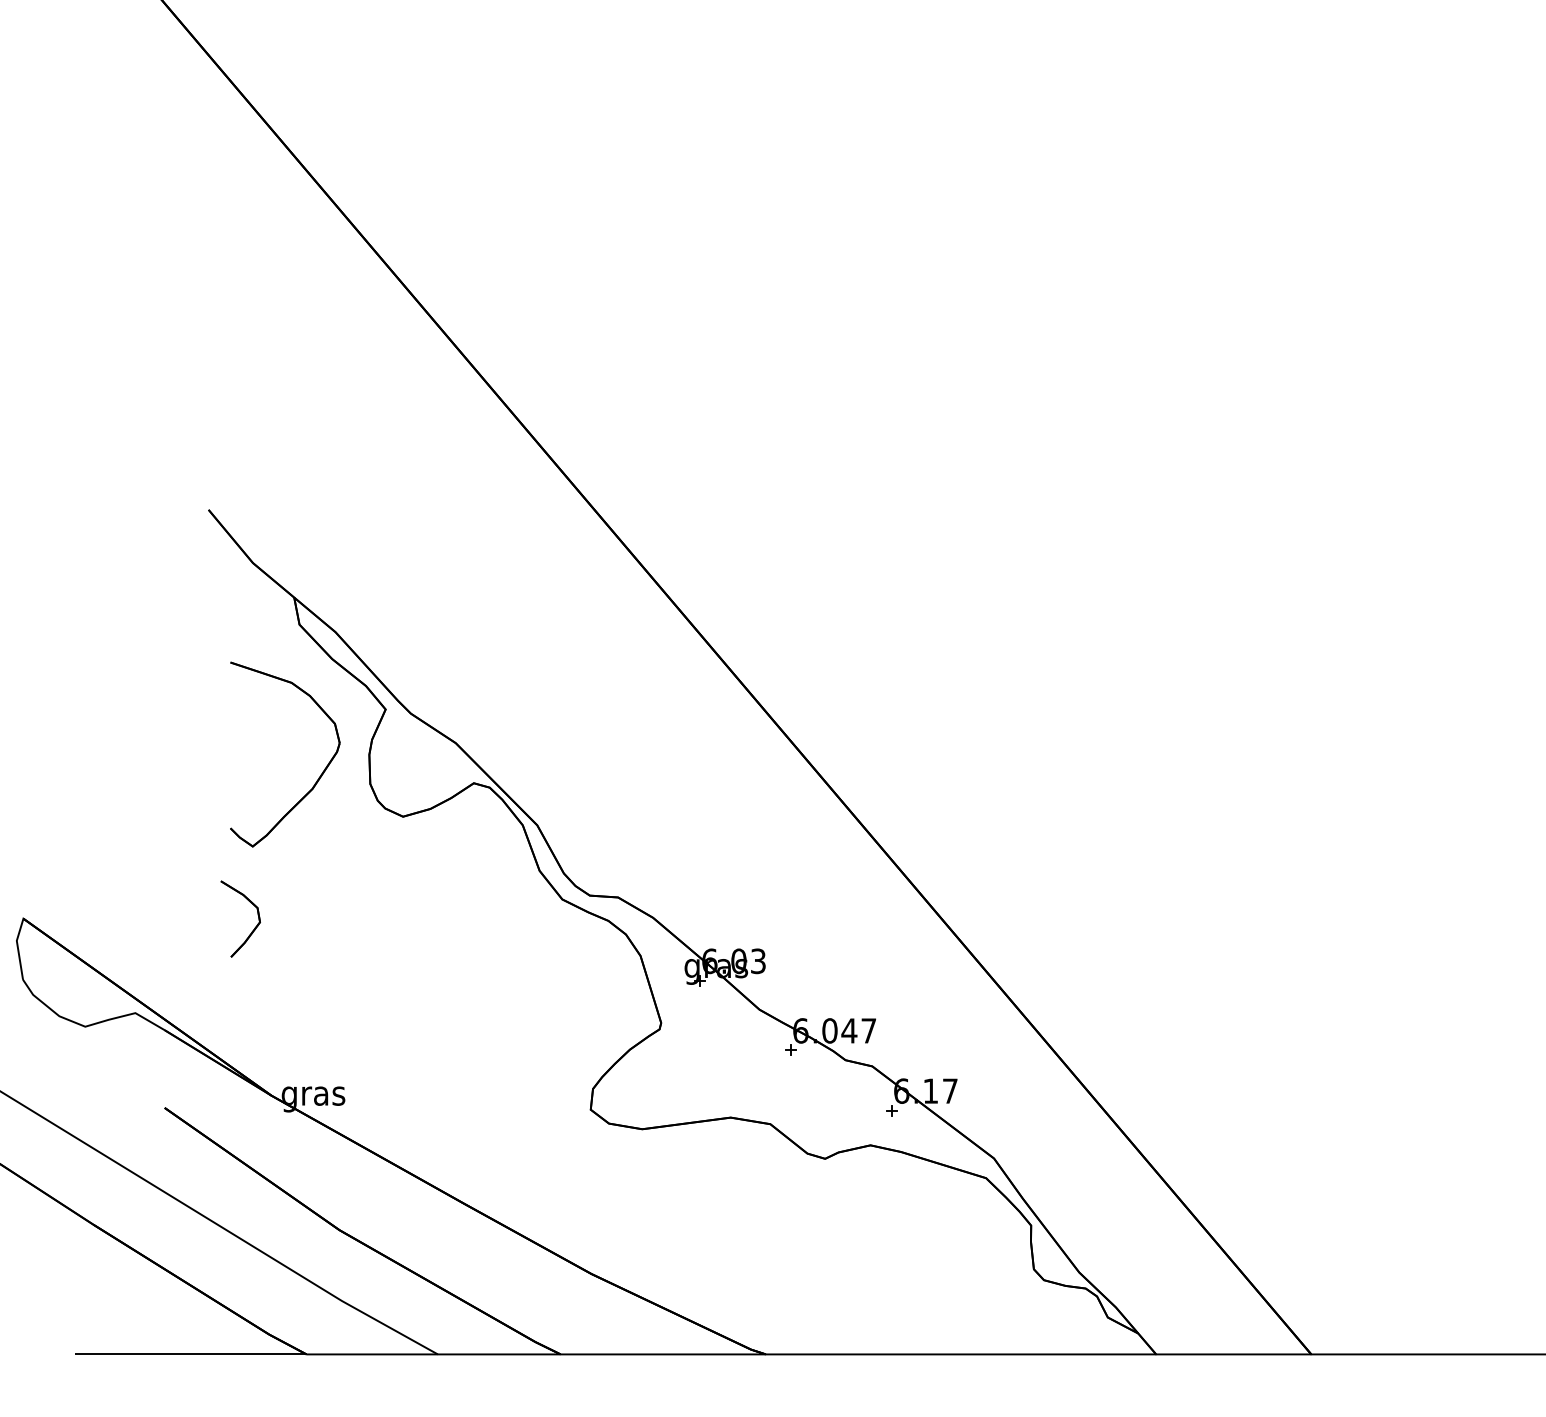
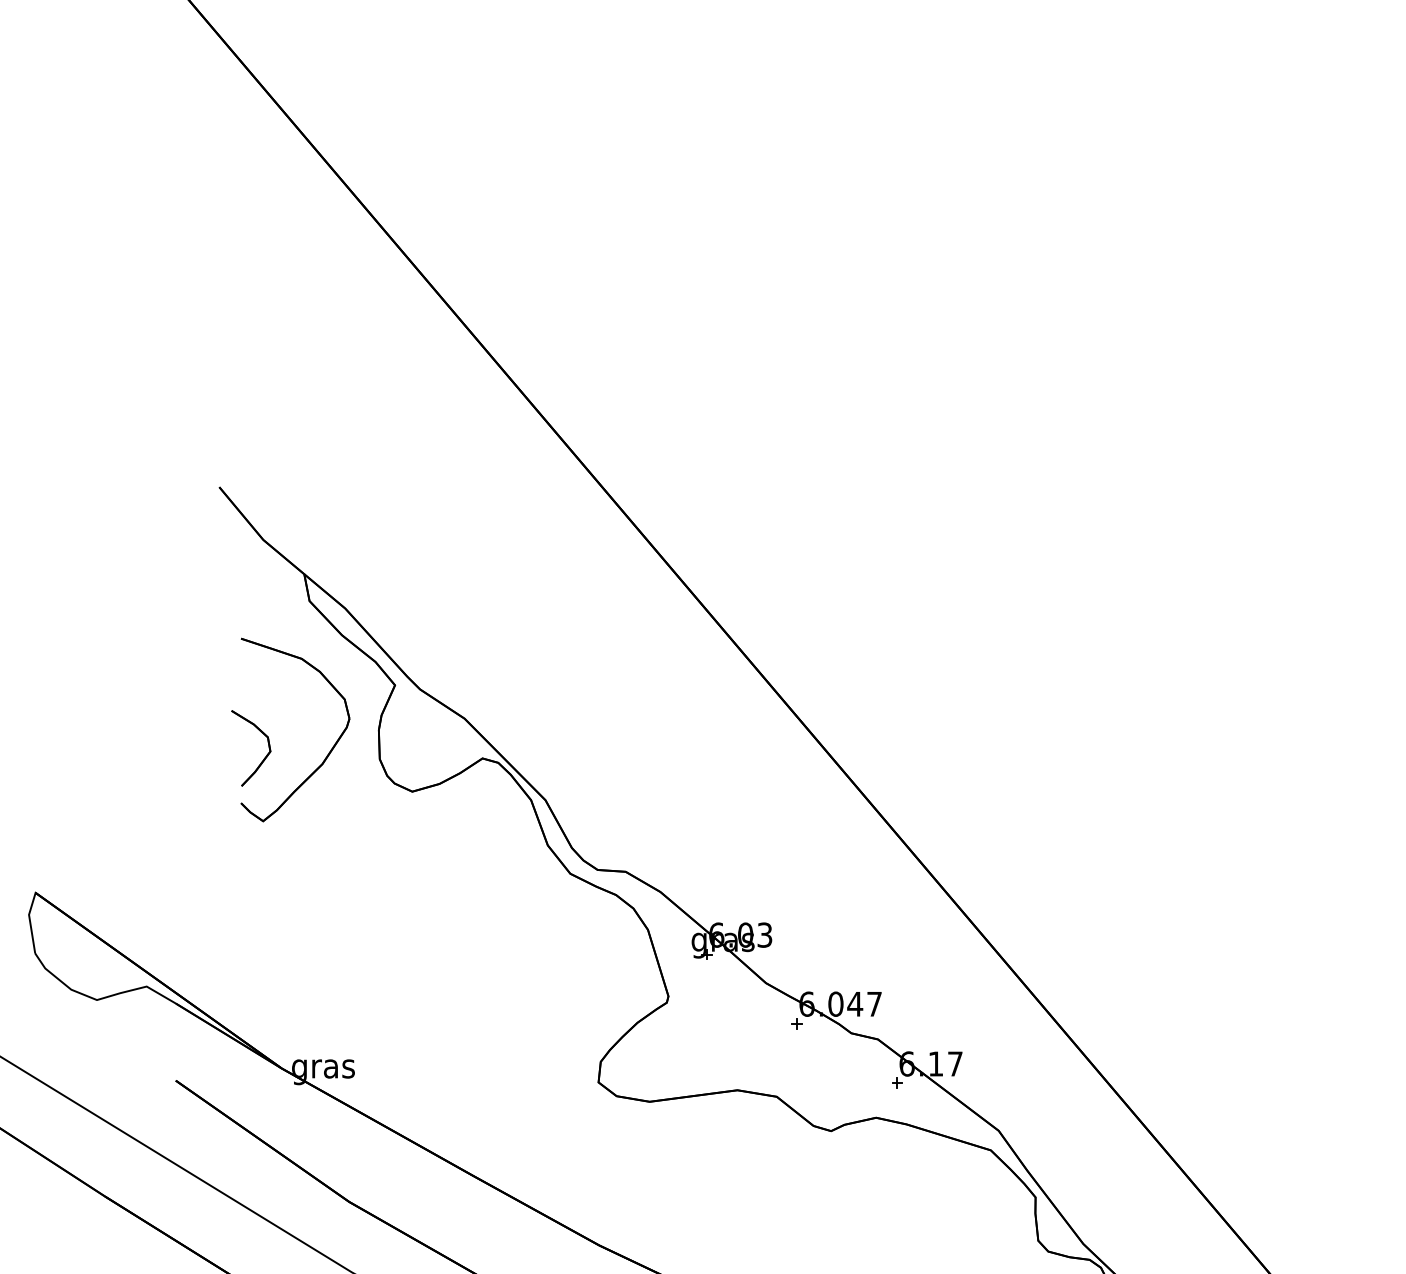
part: (254, 927) -> (264, 756), moved

